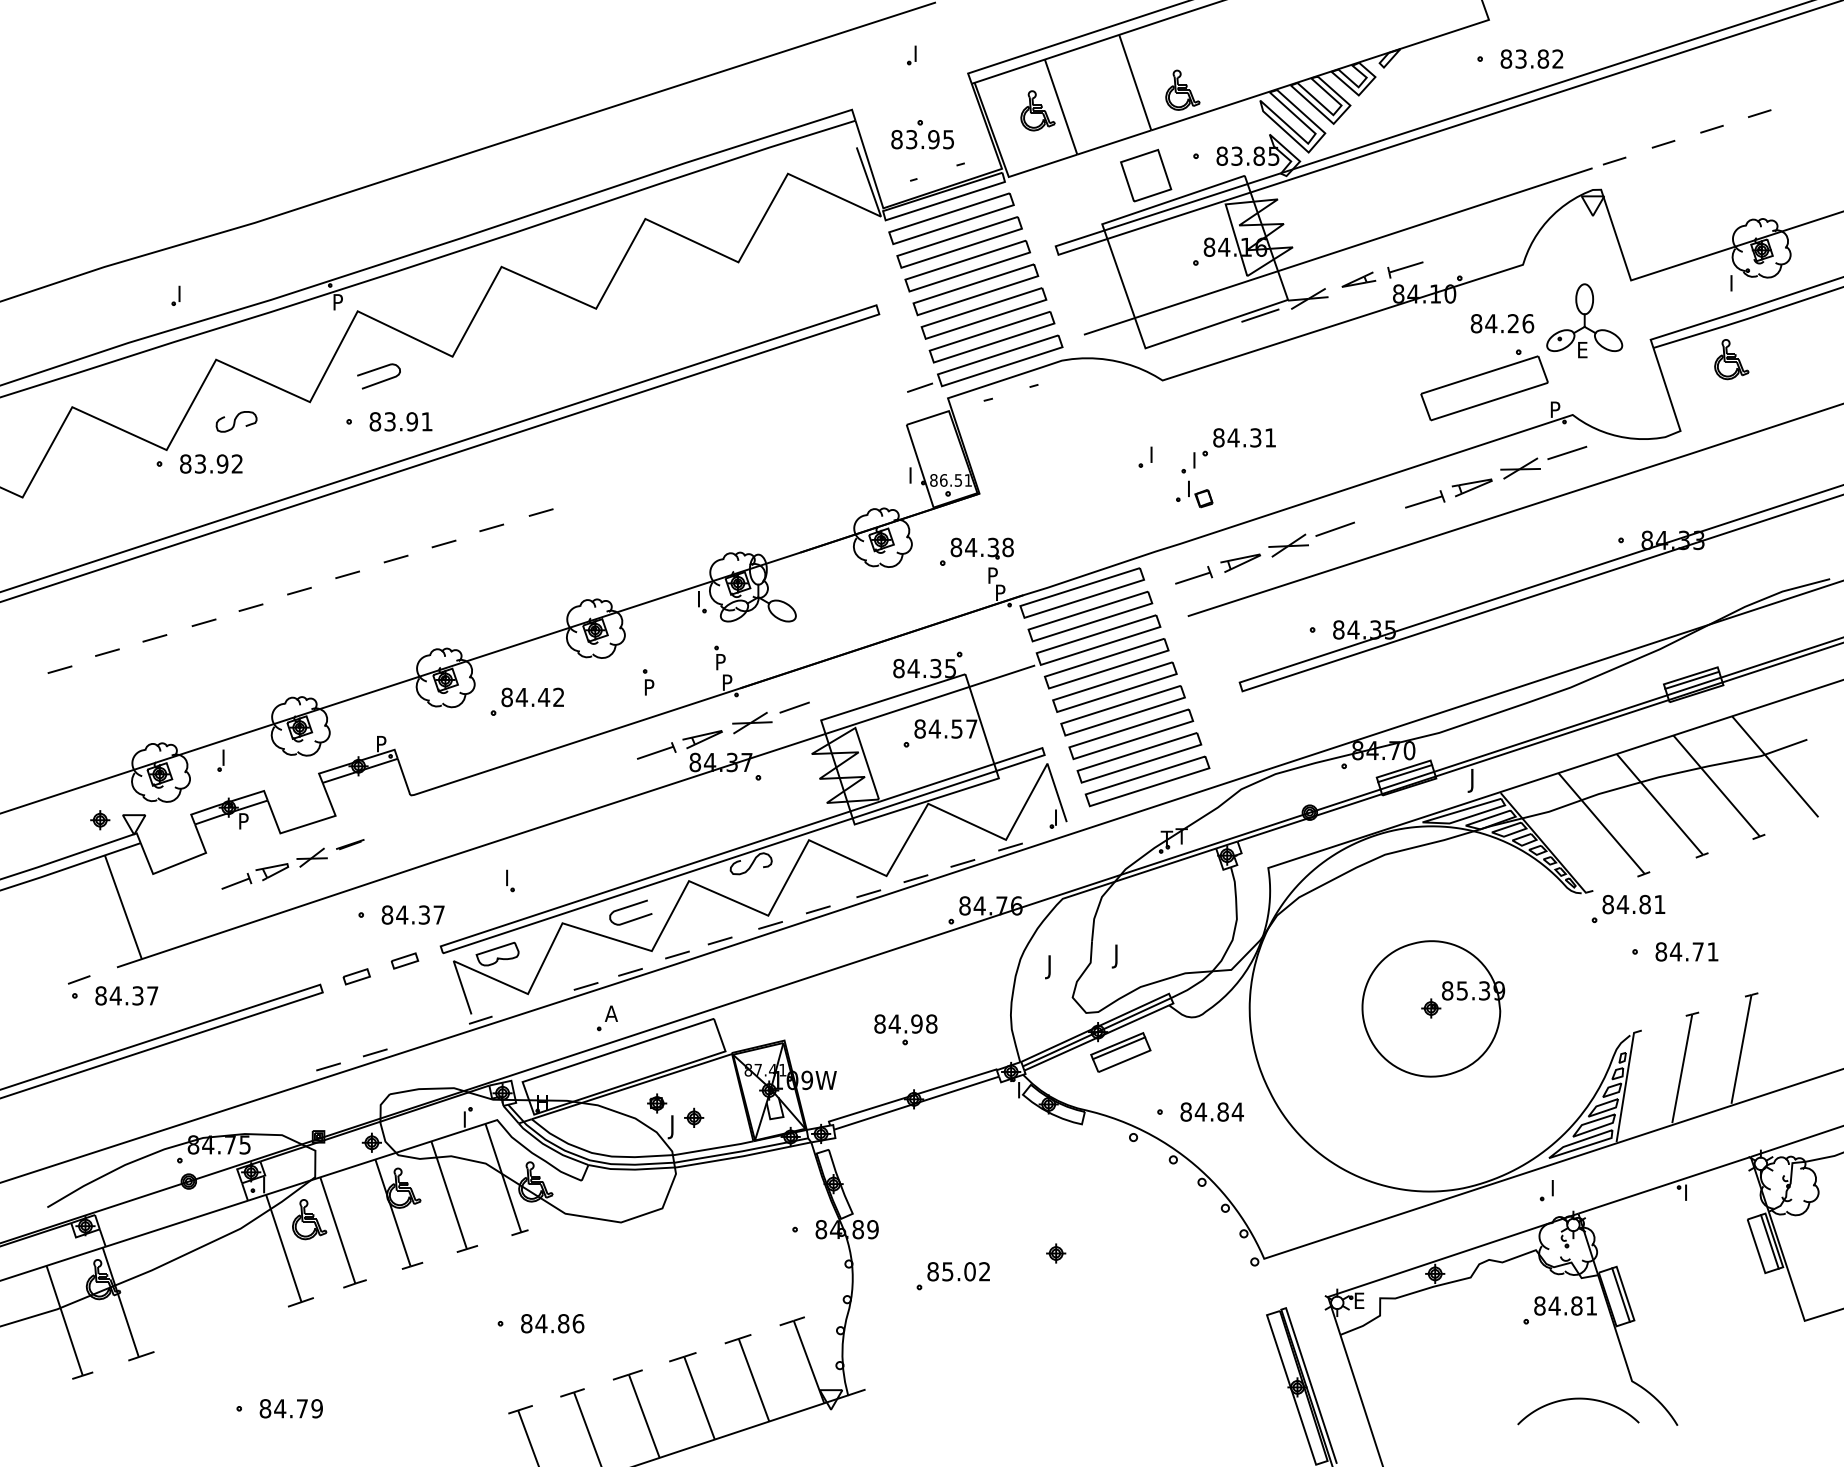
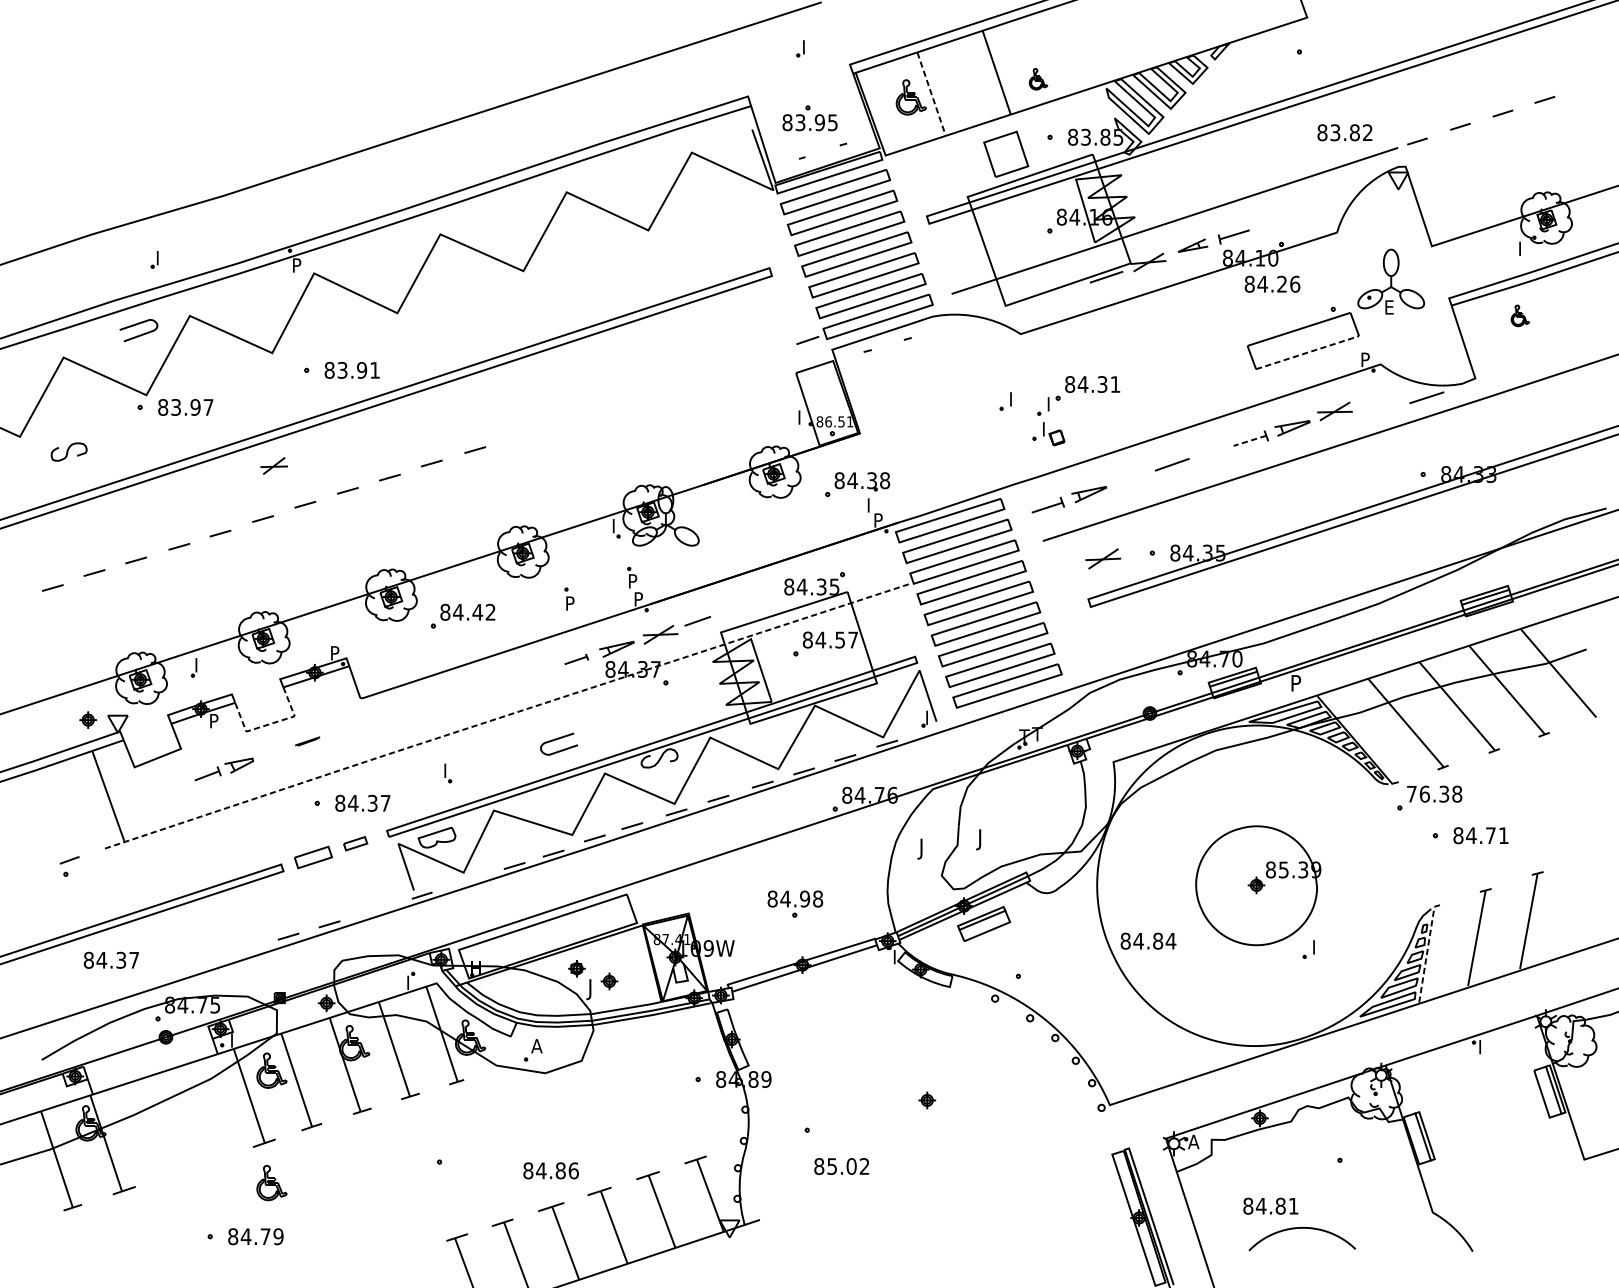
text: (1531, 58) -> (1344, 132), moved
part: (1182, 89) -> (1038, 78), size x0.6
line: (1061, 107) -> (931, 94), solid -> dashed
text: (1502, 323) -> (1272, 284), moved
part: (1731, 359) -> (1520, 315), size x0.6
curve: (381, 380) -> (141, 334), moved
line: (1489, 401) -> (1307, 352), solid -> dashed
curve: (235, 421) -> (68, 451), moved
line: (1567, 452) -> (1427, 397), moved
text: (236, 463) -> (207, 406), 83.92 -> 83.97
line: (1423, 502) -> (1249, 441), solid -> dashed
part: (1288, 545) -> (1103, 558), moved
text: (993, 572) -> (872, 502), P -> I
part: (656, 750) -> (576, 658), size x0.7
text: (1474, 780) -> (1294, 685), J -> P
line: (574, 815) -> (504, 715), solid -> dashed
line: (308, 824) -> (270, 723), solid -> dashed
part: (311, 857) -> (273, 465), moved
text: (1633, 904) -> (1434, 794), 84.81 -> 76.38
curve: (629, 907) -> (558, 739), moved
part: (356, 976) -> (313, 857), size x1.6
text: (126, 995) -> (111, 960), moved
part: (607, 1018) -> (533, 1050), moved
line: (1626, 1082) -> (1427, 950), solid -> dashed
text: (1211, 1111) -> (1147, 940), moved
part: (1546, 1190) -> (1308, 949), moved
text: (958, 1271) -> (841, 1166), moved
text: (1359, 1300) -> (1193, 1141), E -> A
text: (1565, 1305) -> (1270, 1205), moved
text: (552, 1323) -> (550, 1170), moved
part: (309, 1347) -> (271, 1182), added
curve: (1578, 1399) -> (1302, 1228), moved

